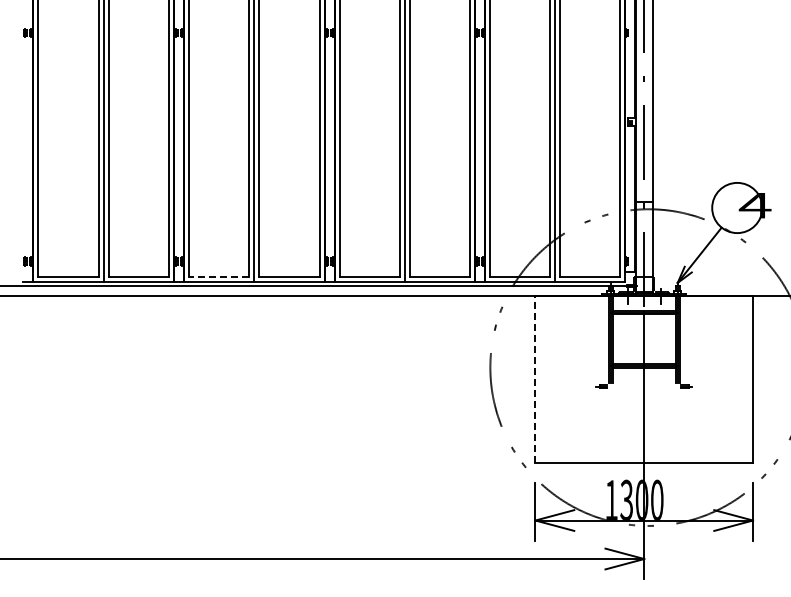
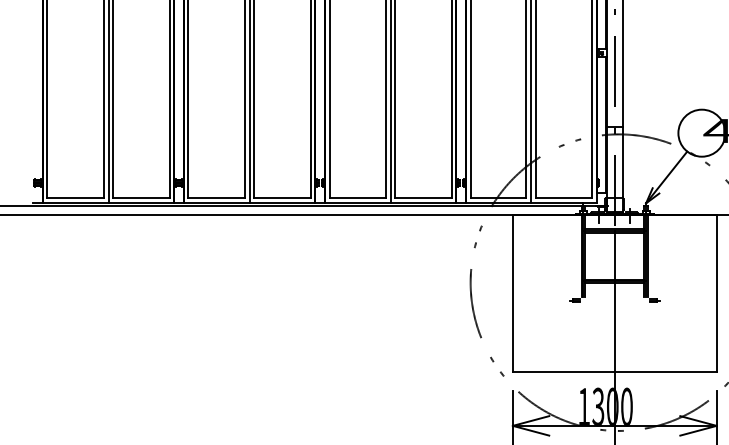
line: (218, 277) -> (216, 198), dashed -> solid
line: (535, 379) -> (512, 293), dashed -> solid

